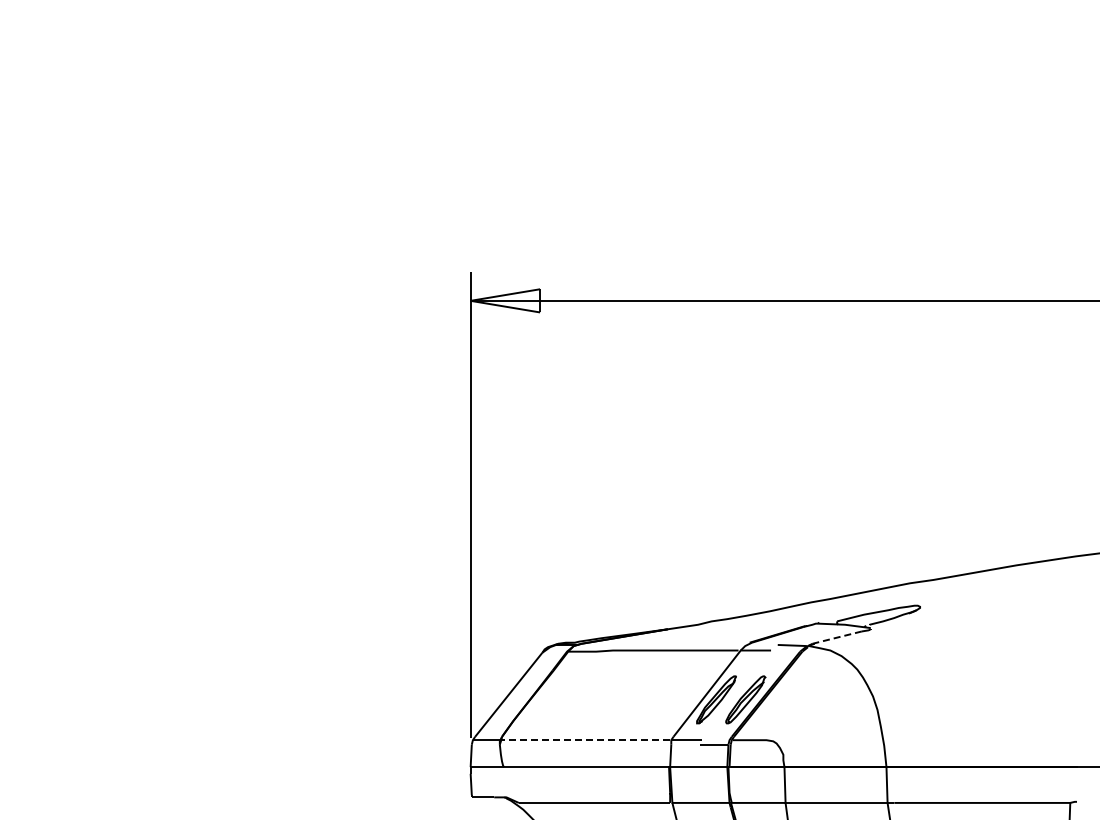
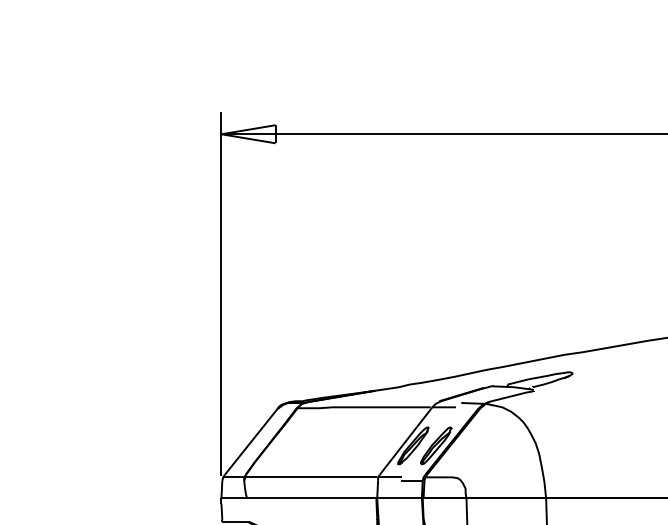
line: (836, 637) -> (507, 397), dashed -> solid
line: (585, 740) -> (311, 477), dashed -> solid

